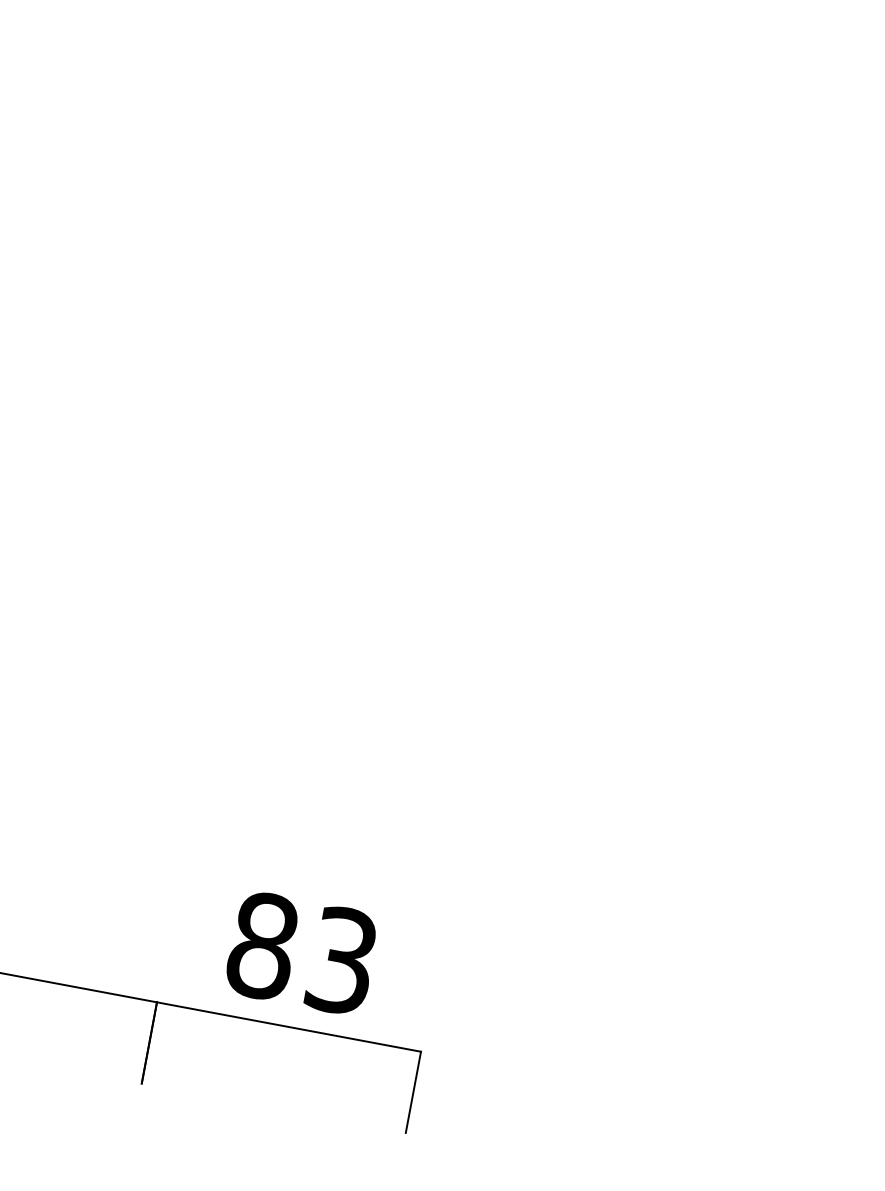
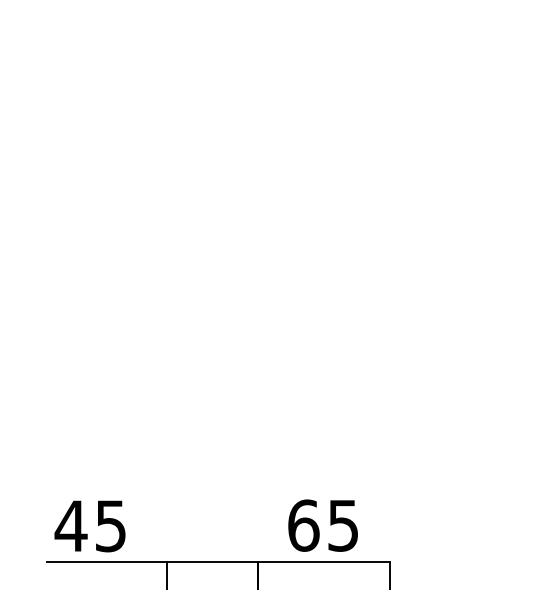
text: (302, 953) -> (323, 525), 83 -> 65

